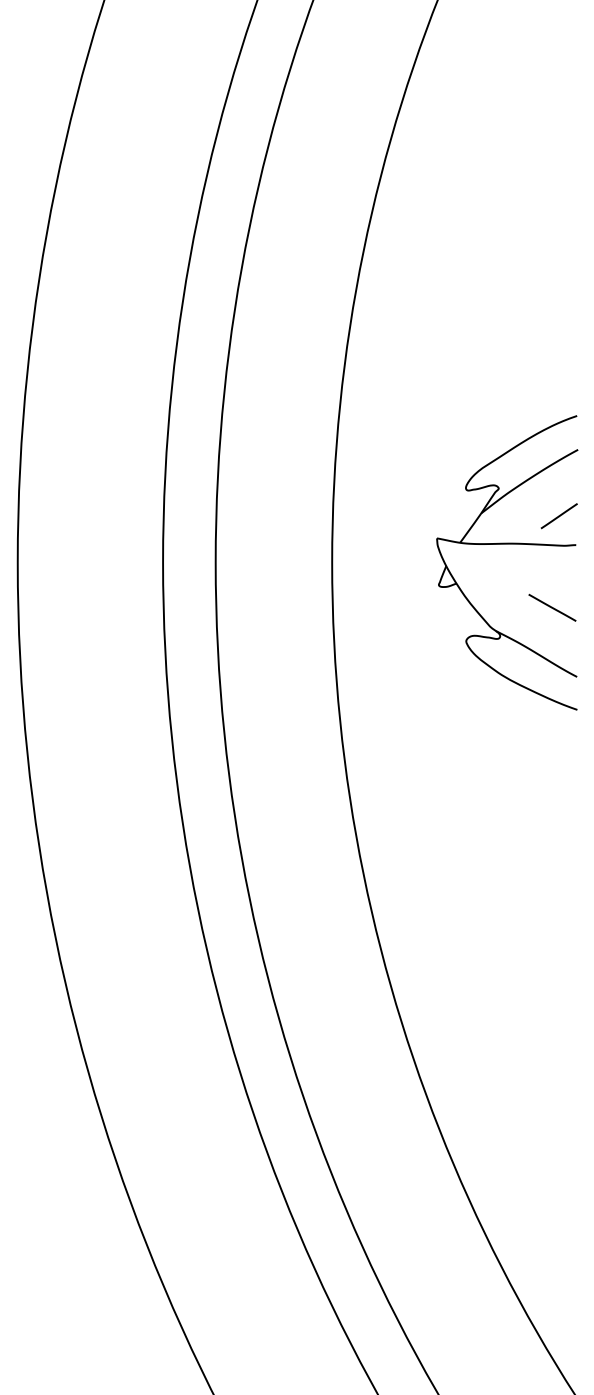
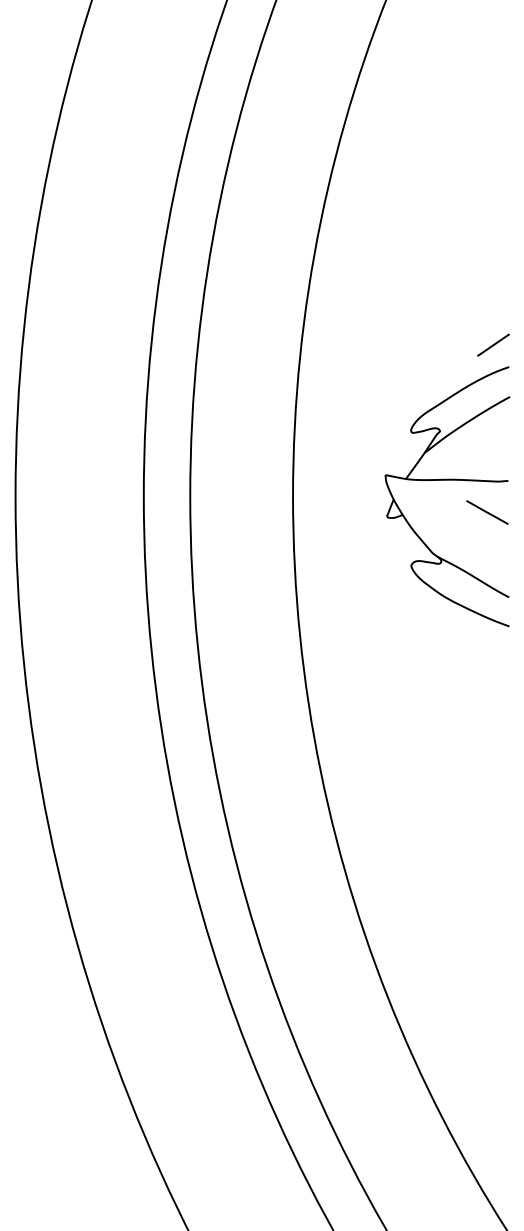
line: (558, 516) -> (492, 345), moved
line: (552, 607) -> (487, 512), moved

